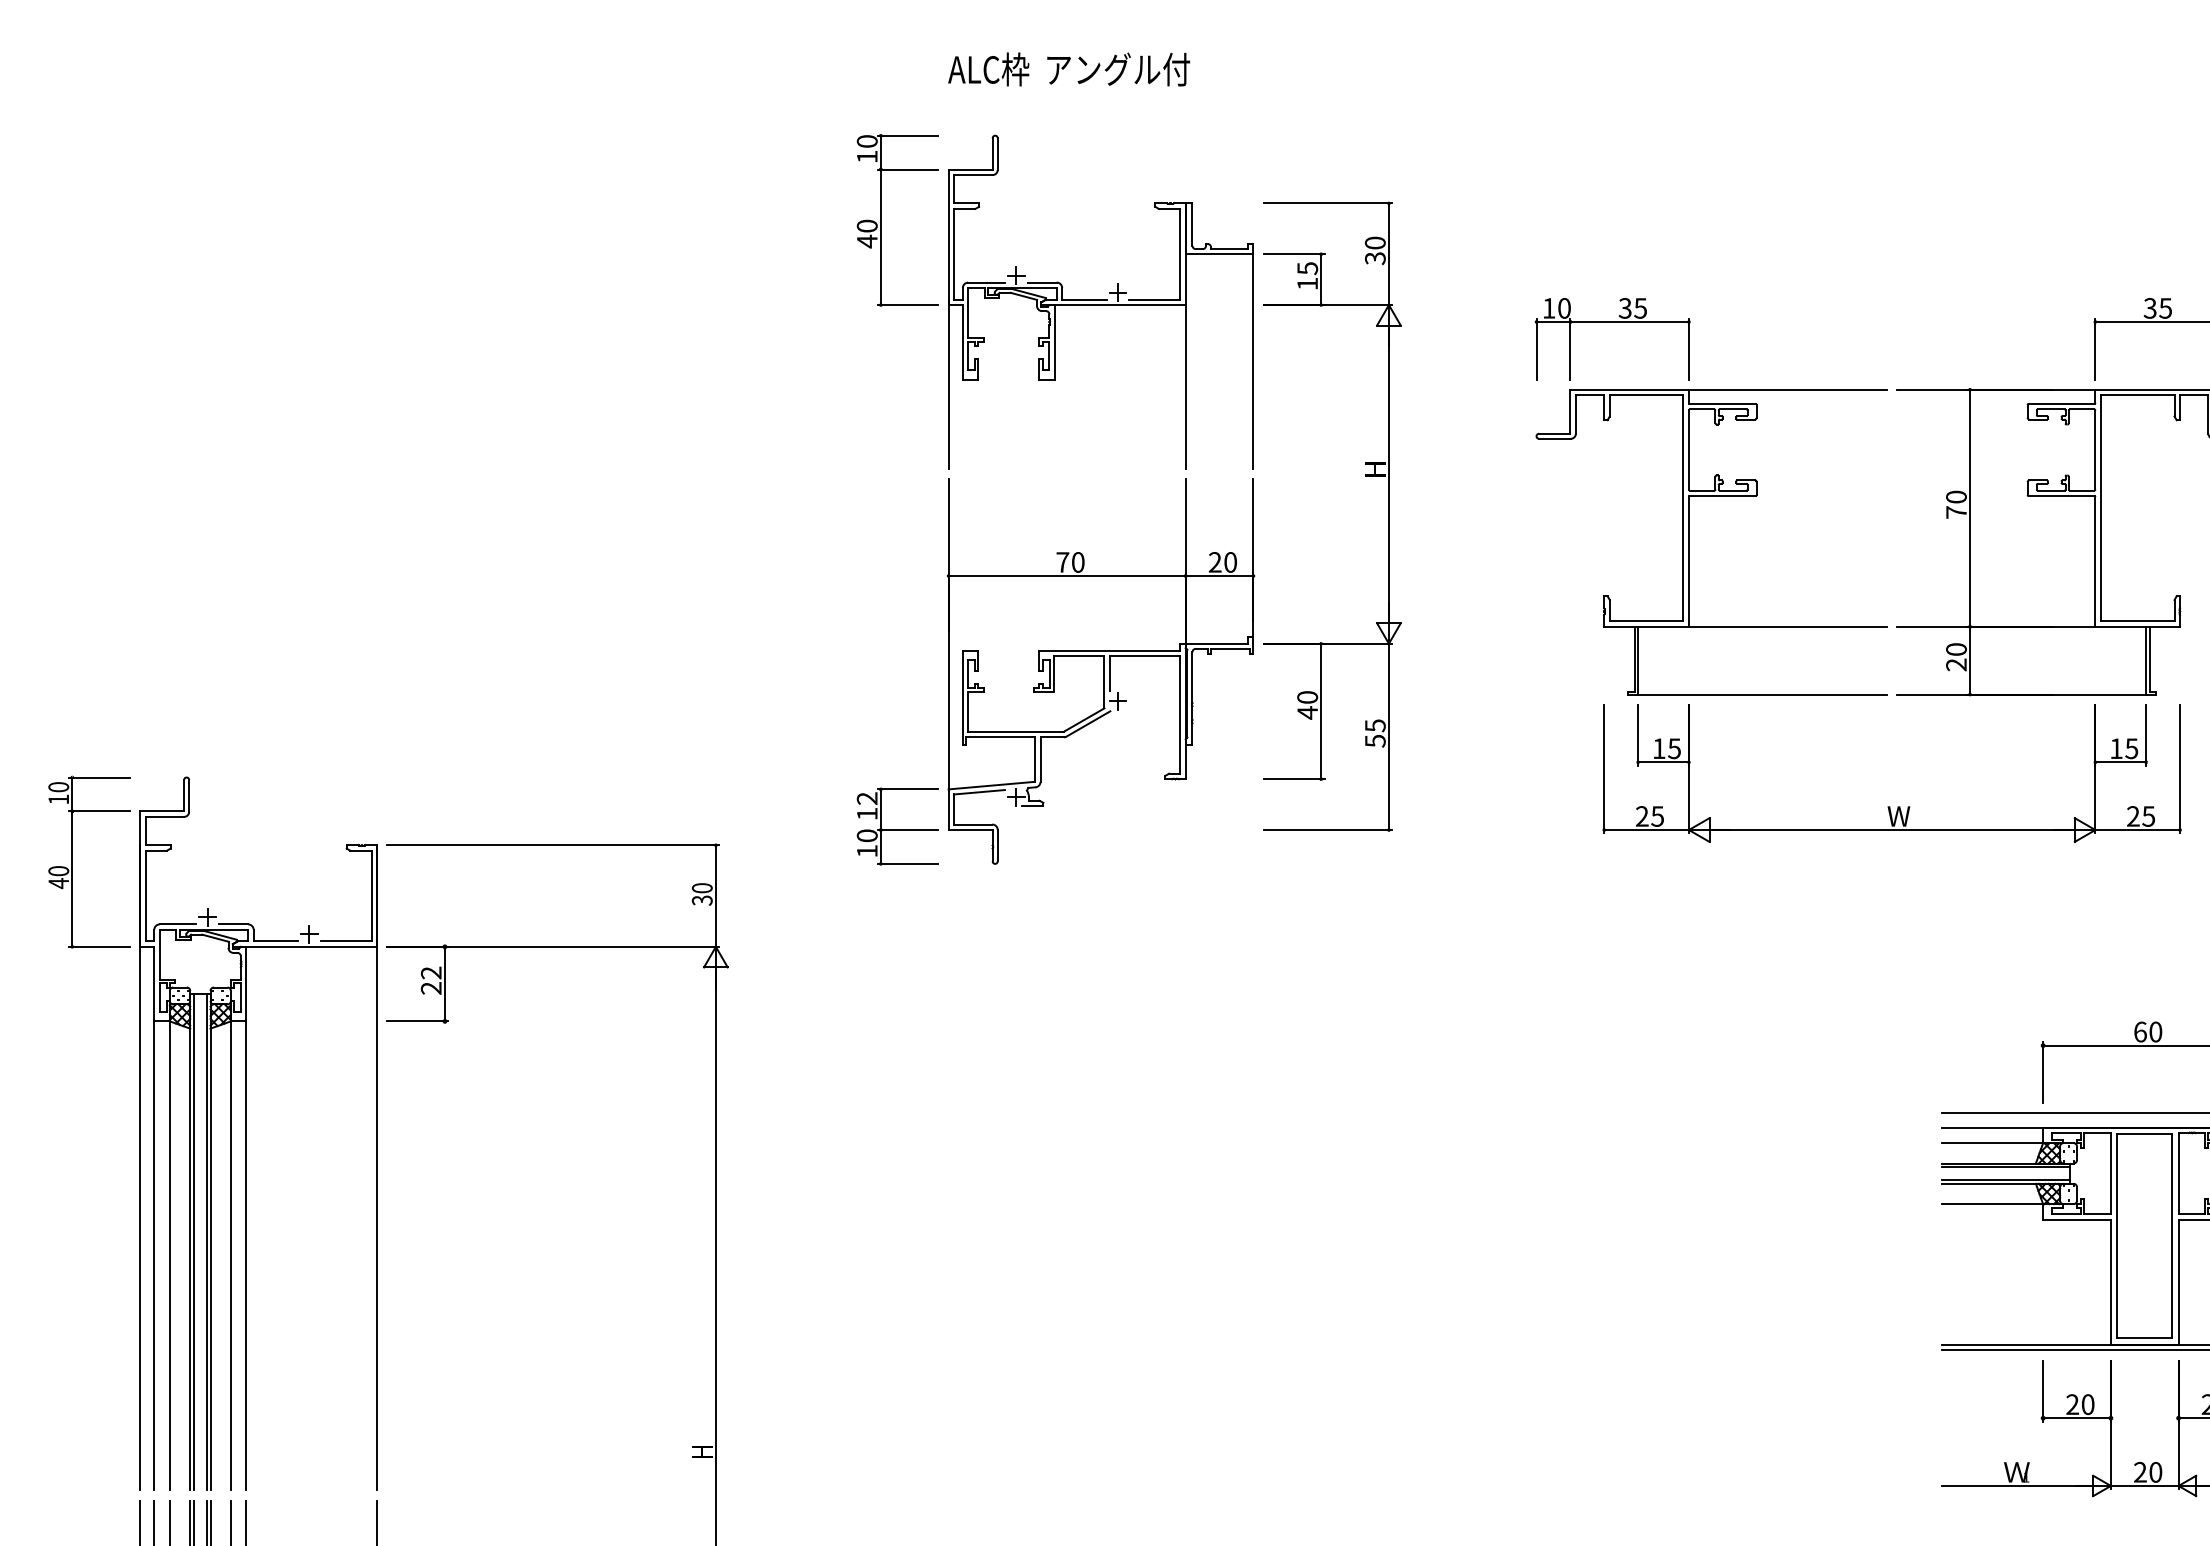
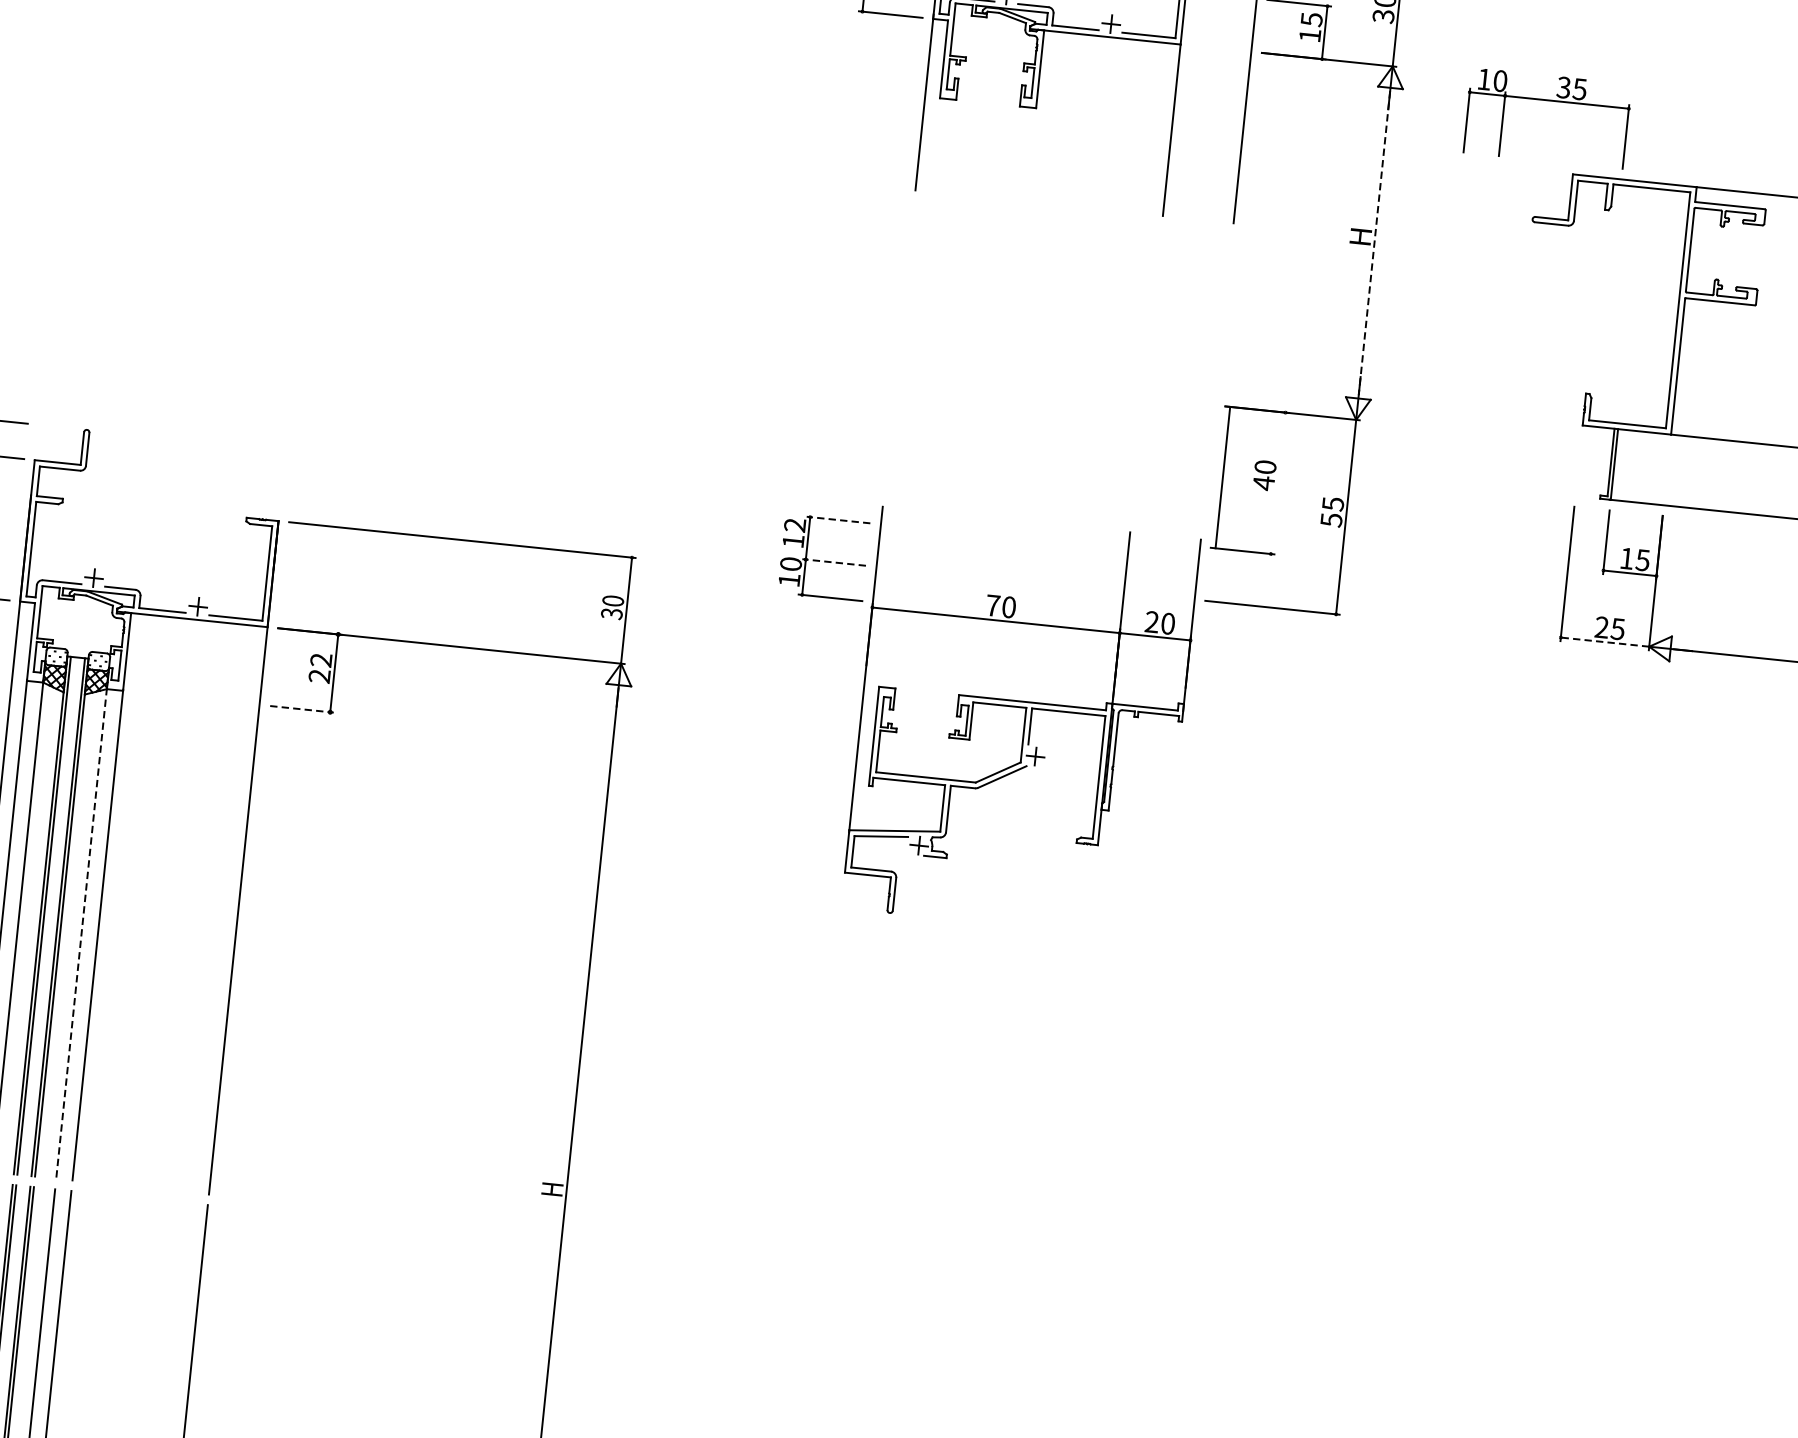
part: (1612, 322) -> (1549, 101), moved
line: (1388, 474) -> (1373, 243), solid -> dashed
part: (1101, 671) -> (1021, 723), moved
line: (1321, 711) -> (1223, 477), moved
line: (907, 789) -> (838, 520), solid -> dashed
line: (907, 830) -> (833, 562), solid -> dashed
line: (1646, 830) -> (1604, 642), solid -> dashed
line: (418, 1021) -> (302, 709), solid -> dashed
line: (230, 1255) -> (81, 933), solid -> dashed

